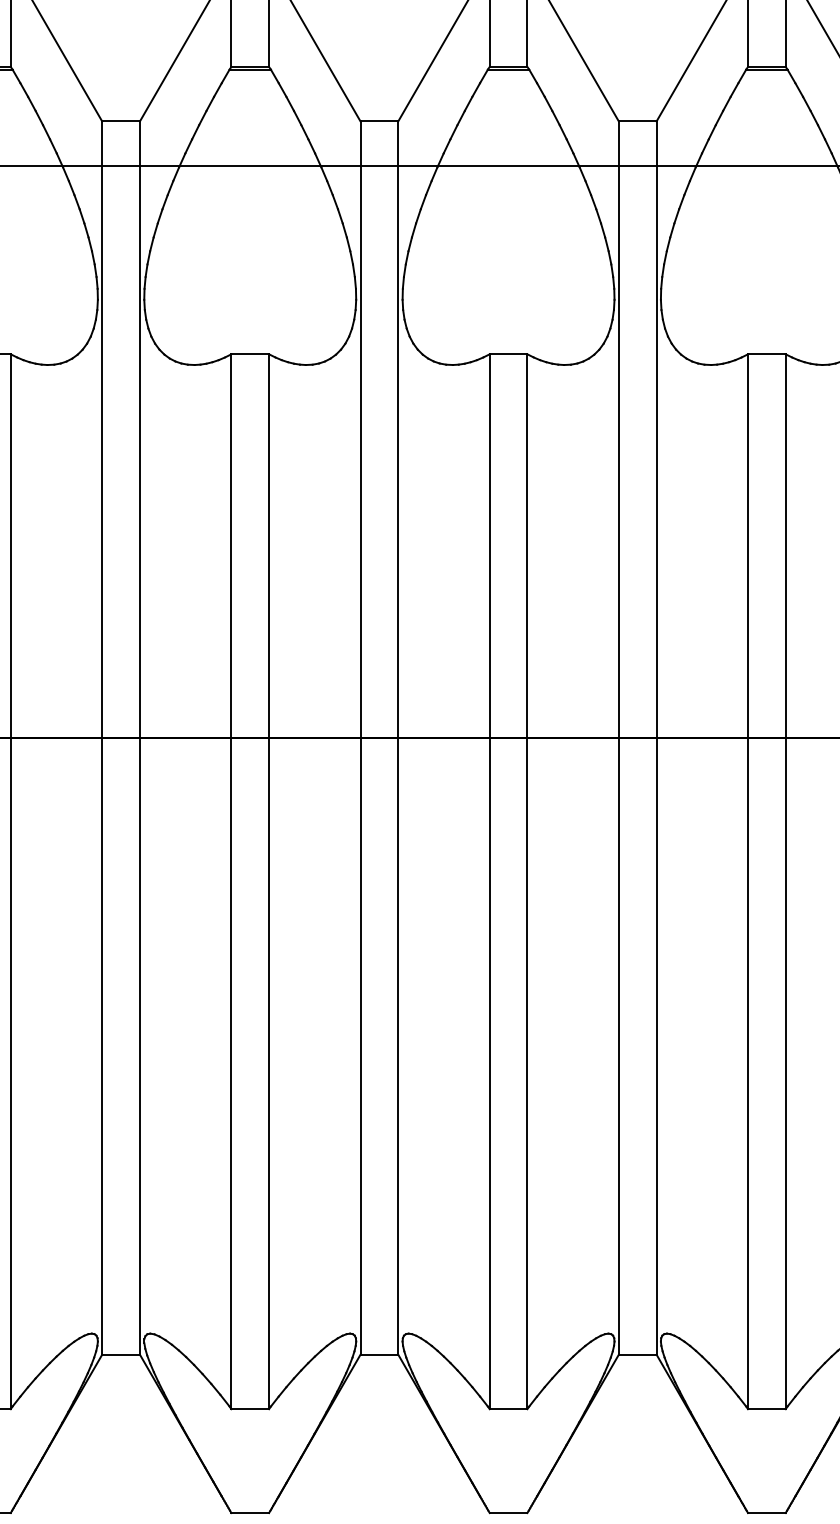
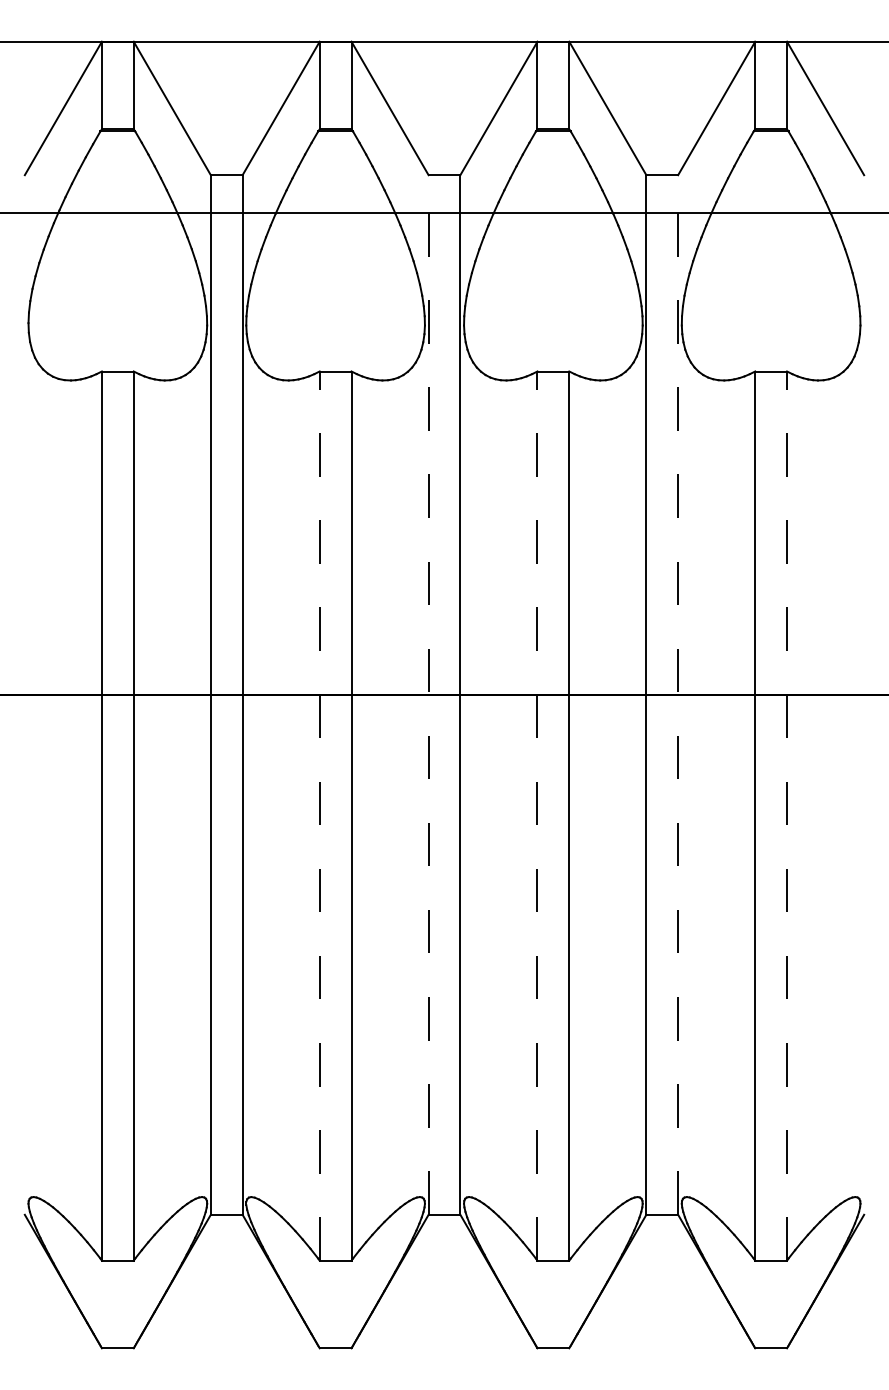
line: (360, 738) -> (428, 695), solid -> dashed
line: (656, 738) -> (678, 695), solid -> dashed
line: (231, 882) -> (319, 816), solid -> dashed
line: (489, 882) -> (537, 816), solid -> dashed
line: (786, 882) -> (787, 816), solid -> dashed

